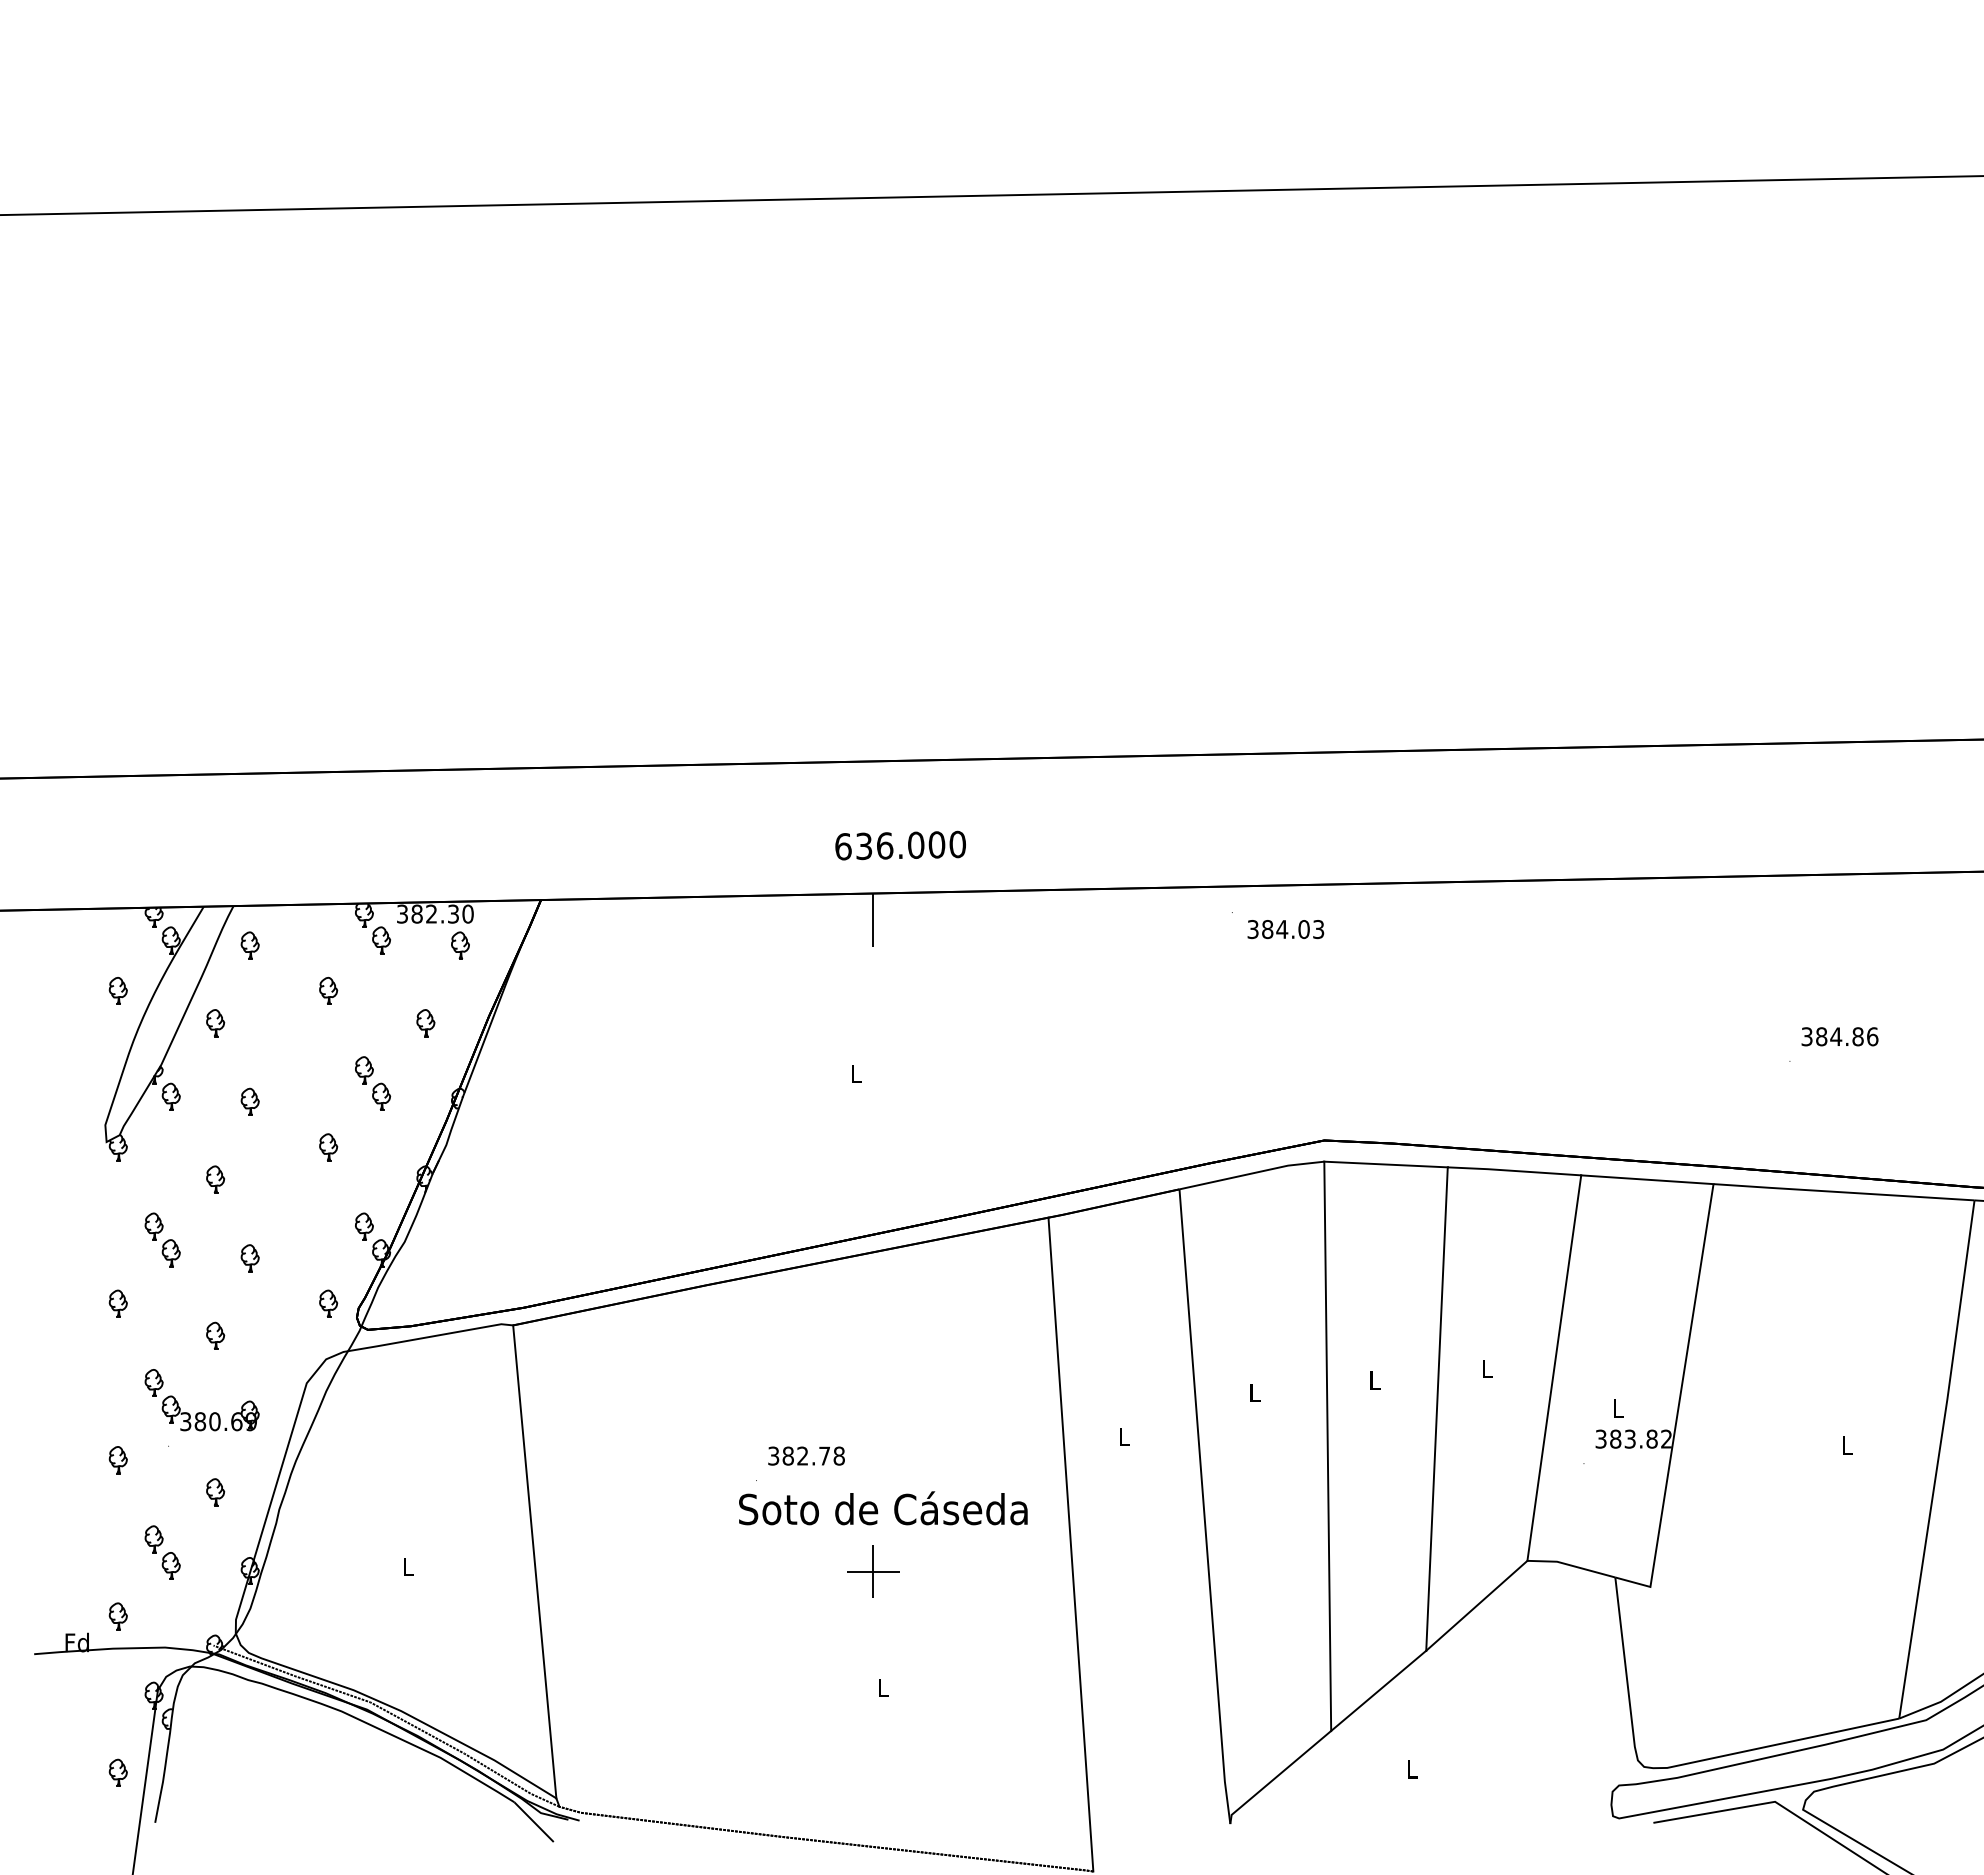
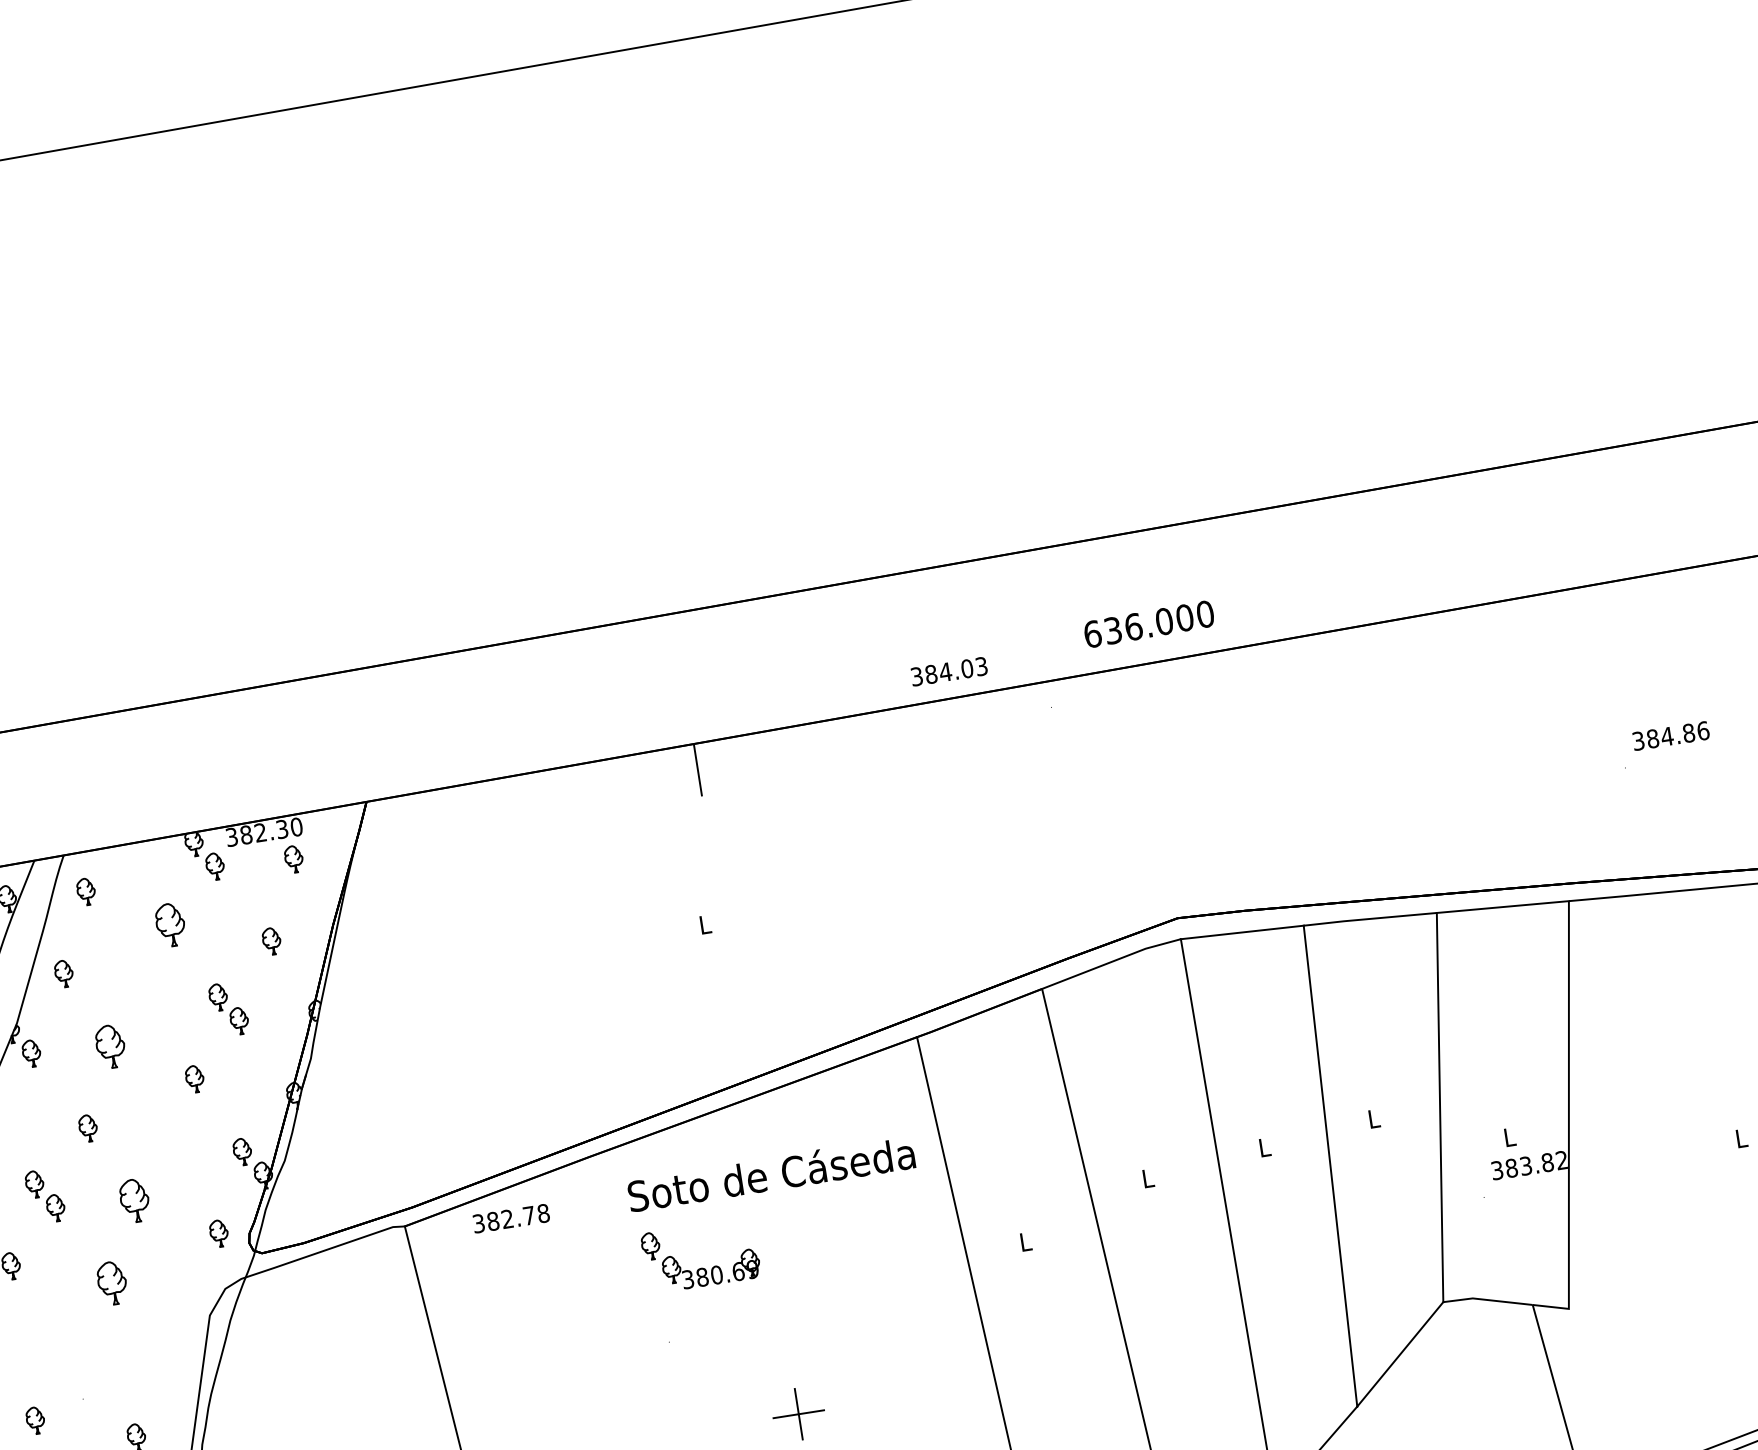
text: (900, 845) -> (1148, 624), moved
text: (1285, 929) -> (948, 671), moved
part: (328, 990) -> (170, 924), size x1.6
part: (249, 1101) -> (109, 1046), size x1.6
part: (249, 1258) -> (134, 1201), size x1.6
part: (215, 1335) -> (112, 1282), size x1.6
part: (201, 1412) -> (702, 1268), moved
text: (806, 1455) -> (511, 1217), moved
text: (883, 1508) -> (771, 1174), moved

